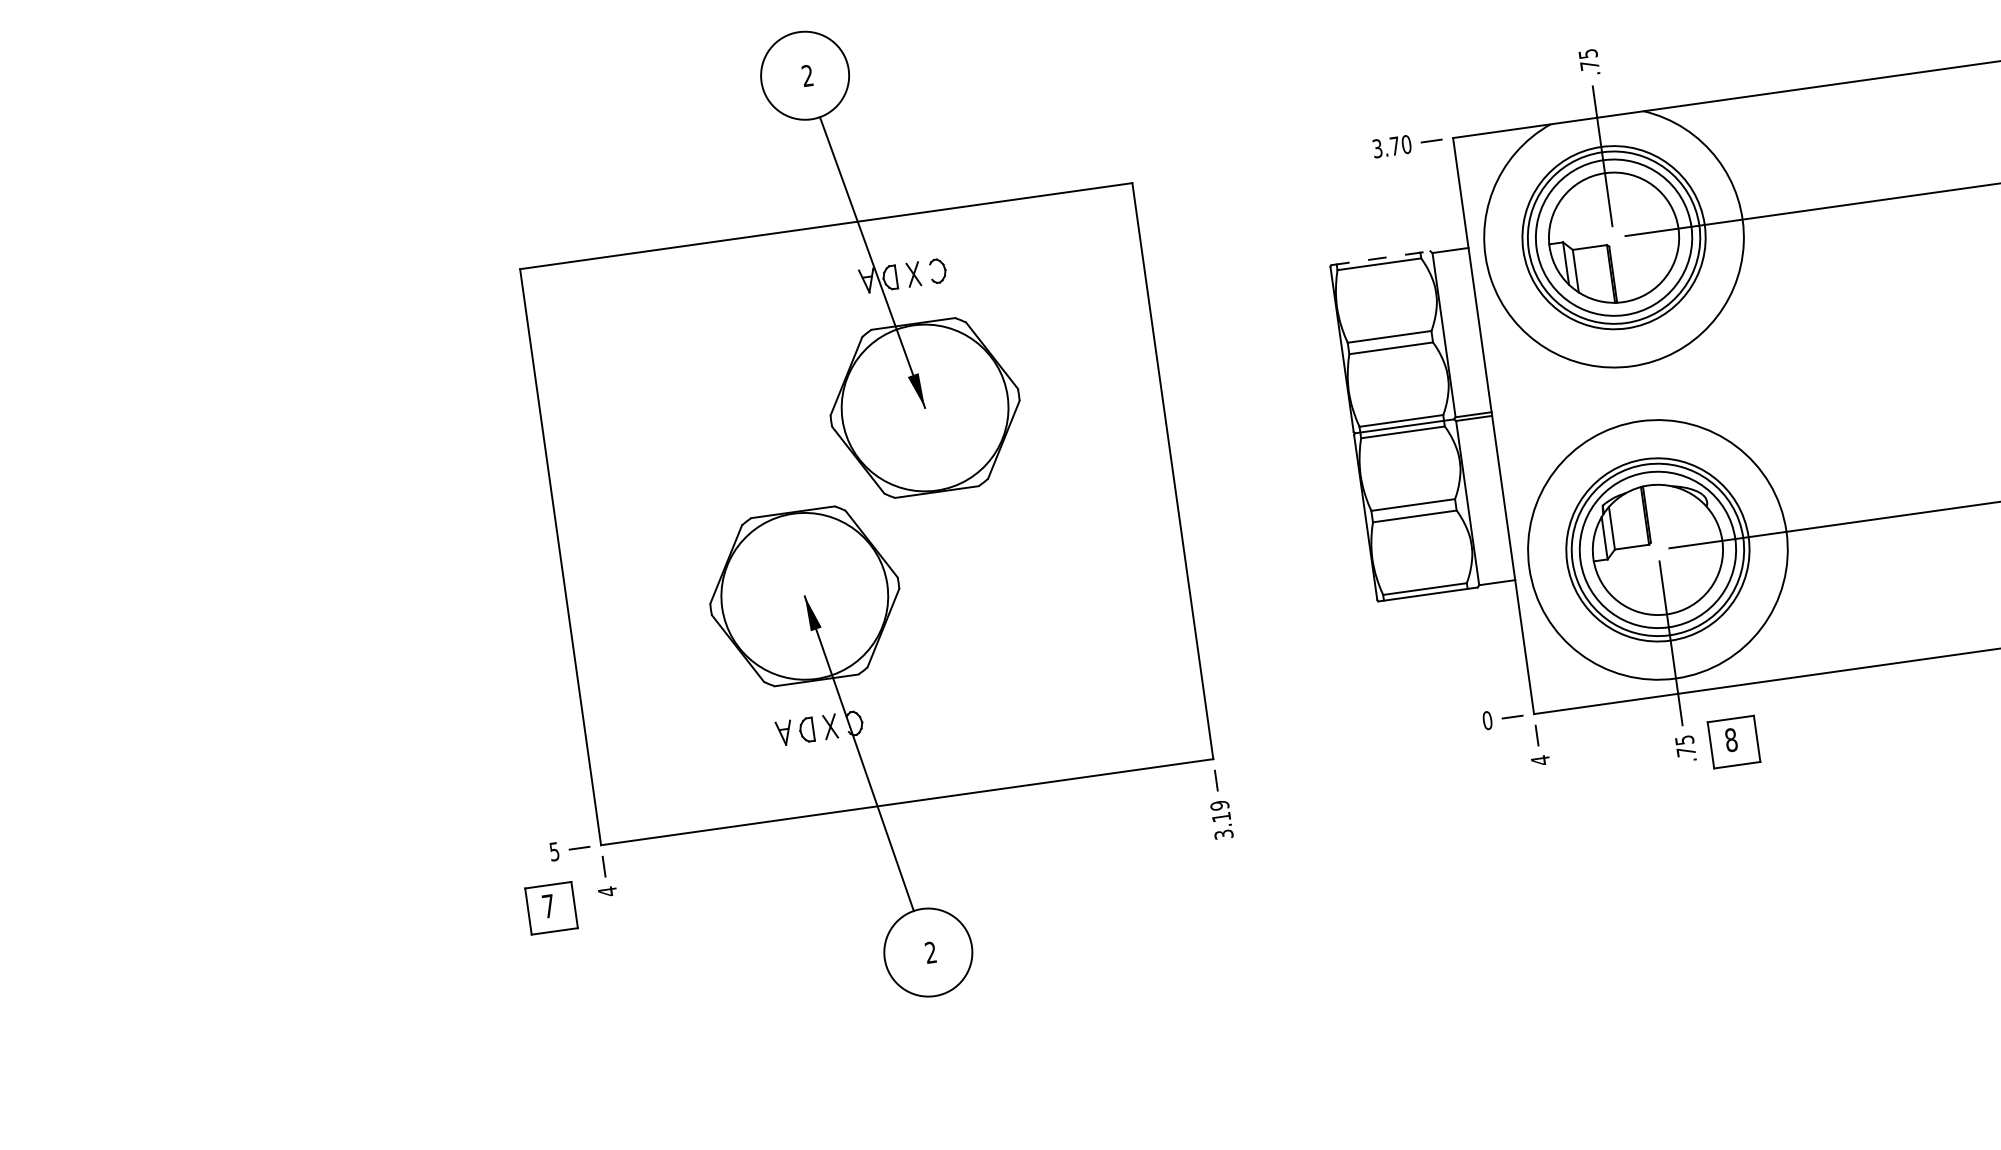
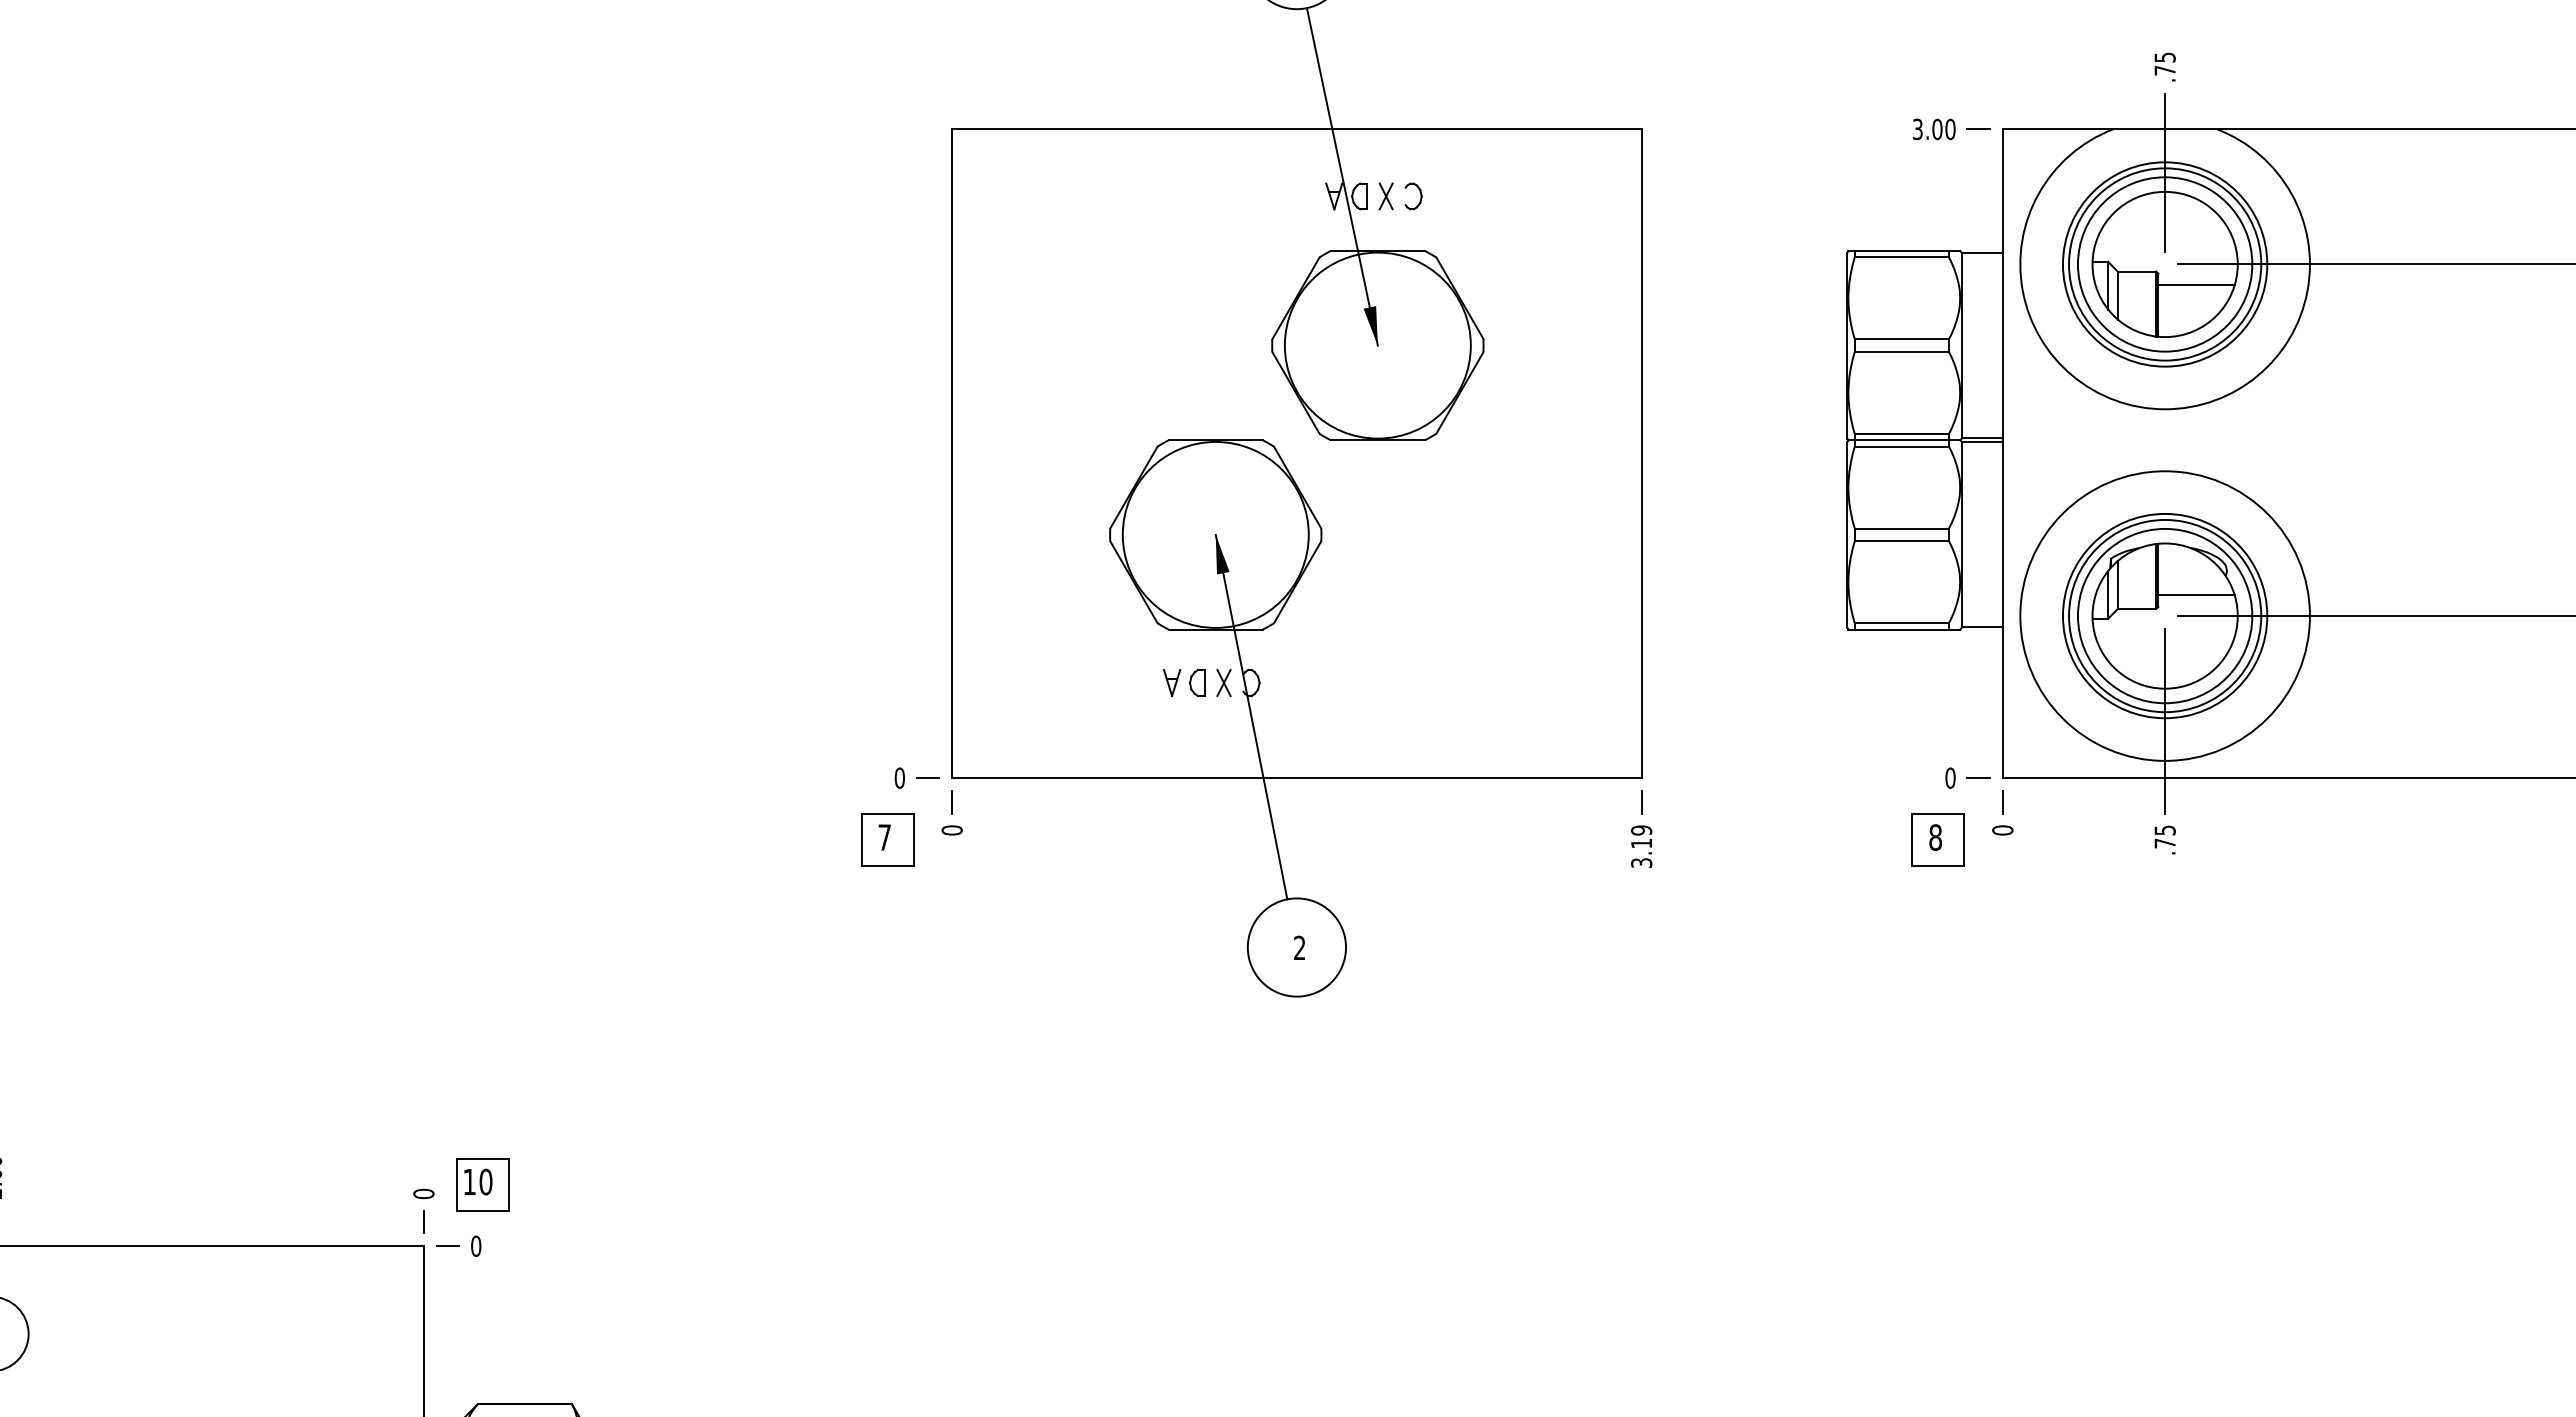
text: (1395, 146) -> (1937, 129), 3.70 -> 3.00
line: (1644, 252) -> (2196, 285), added
line: (1380, 257) -> (1904, 250), dashed -> solid
line: (1683, 527) -> (2196, 595), added
part: (1733, 741) -> (1937, 839), moved
text: (1540, 760) -> (2002, 830), 4 -> 0
text: (554, 851) -> (899, 777), 5 -> 0
text: (607, 891) -> (951, 830), 4 -> 0

